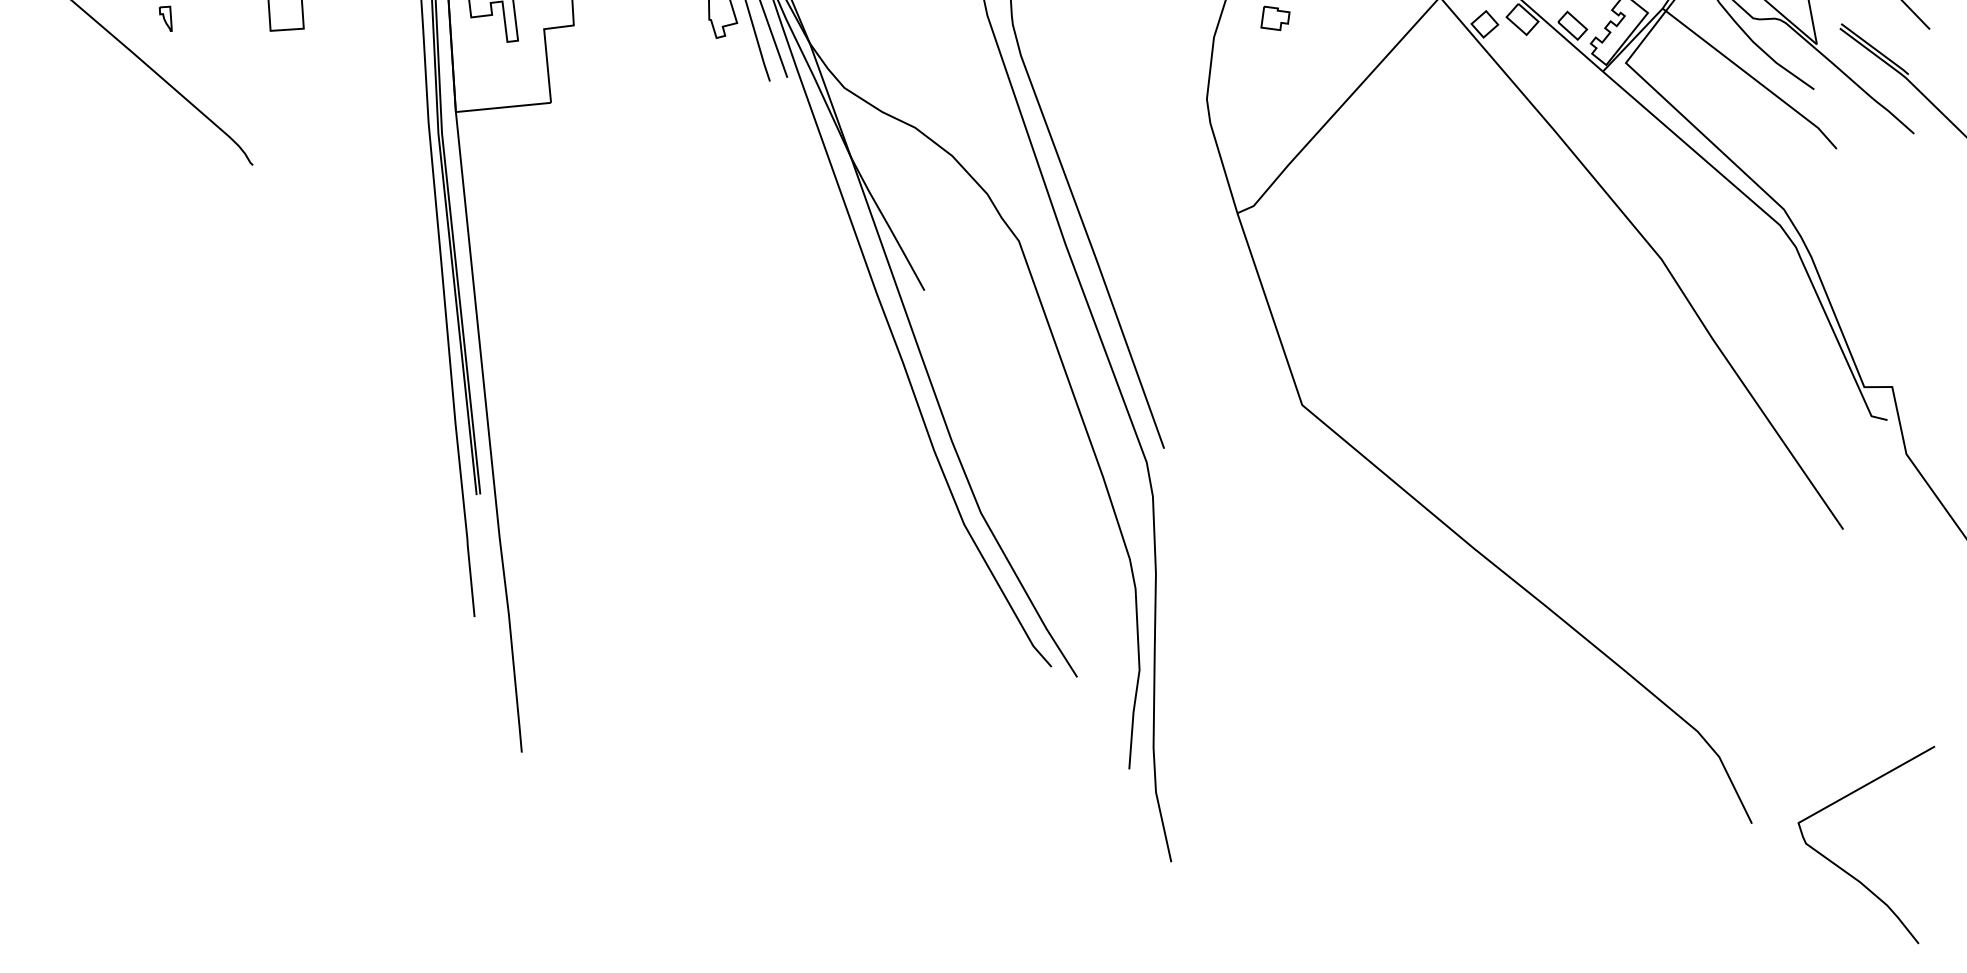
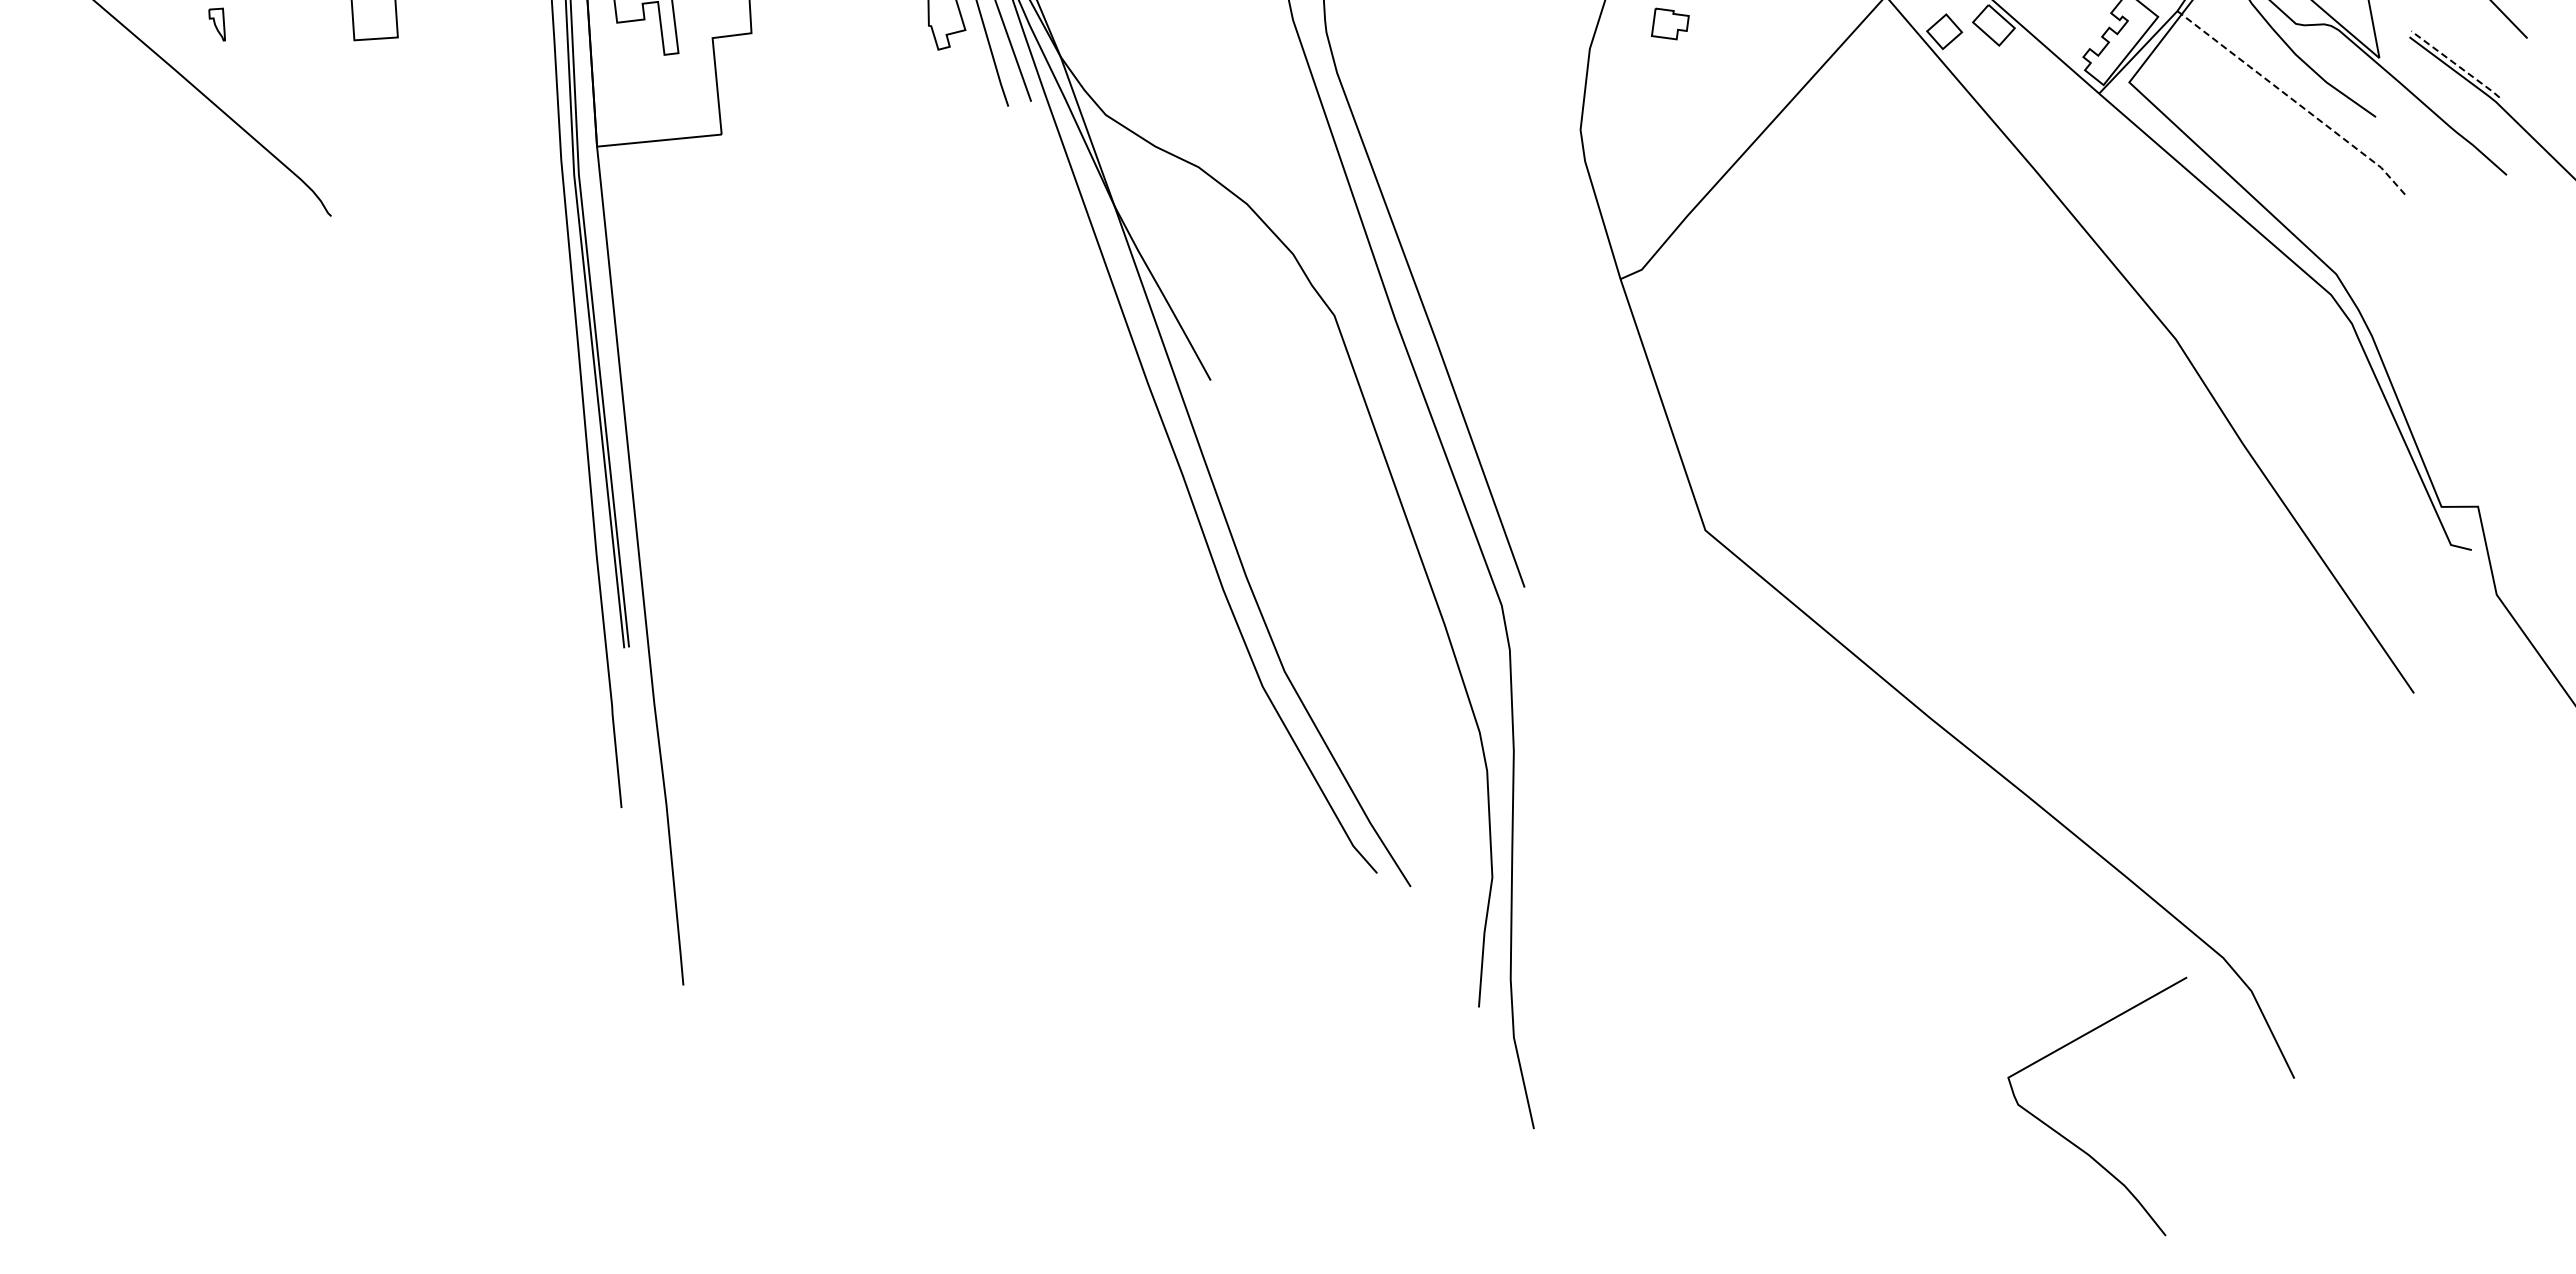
part: (1572, 25) -> (2059, 33), removed
line: (1875, 49) -> (2456, 64), solid -> dashed
line: (1752, 77) -> (2294, 101), solid -> dashed
curve: (1845, 870) -> (2070, 1140), moved

